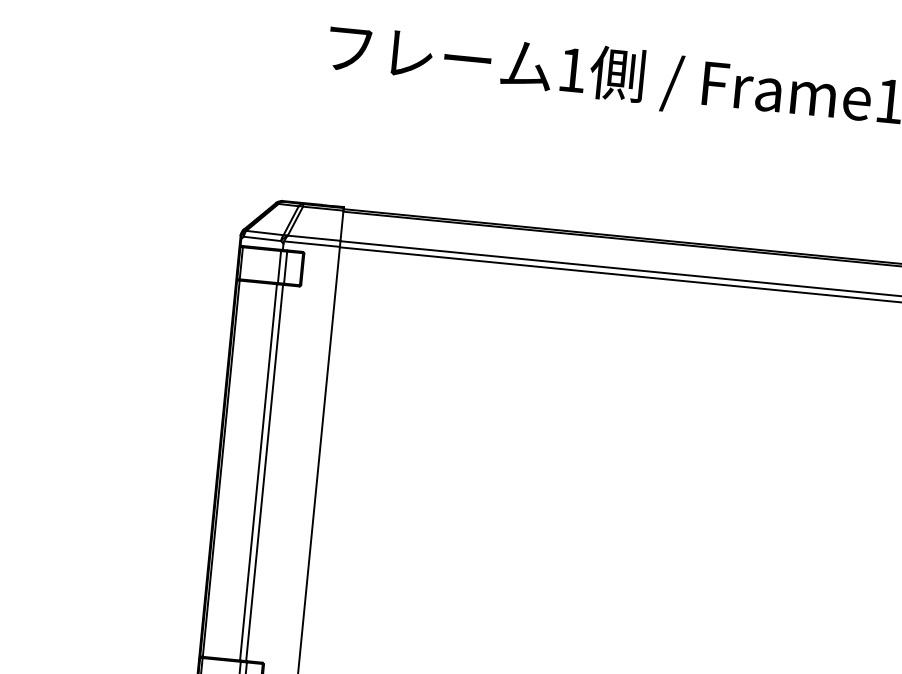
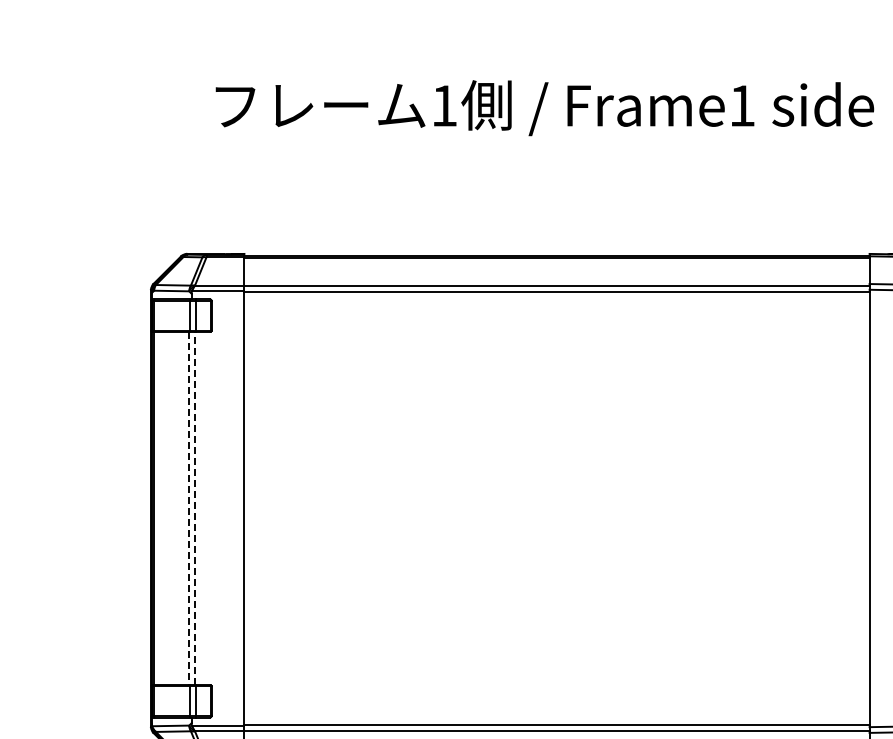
line: (258, 472) -> (189, 508), solid -> dashed
line: (265, 473) -> (195, 508), solid -> dashed

